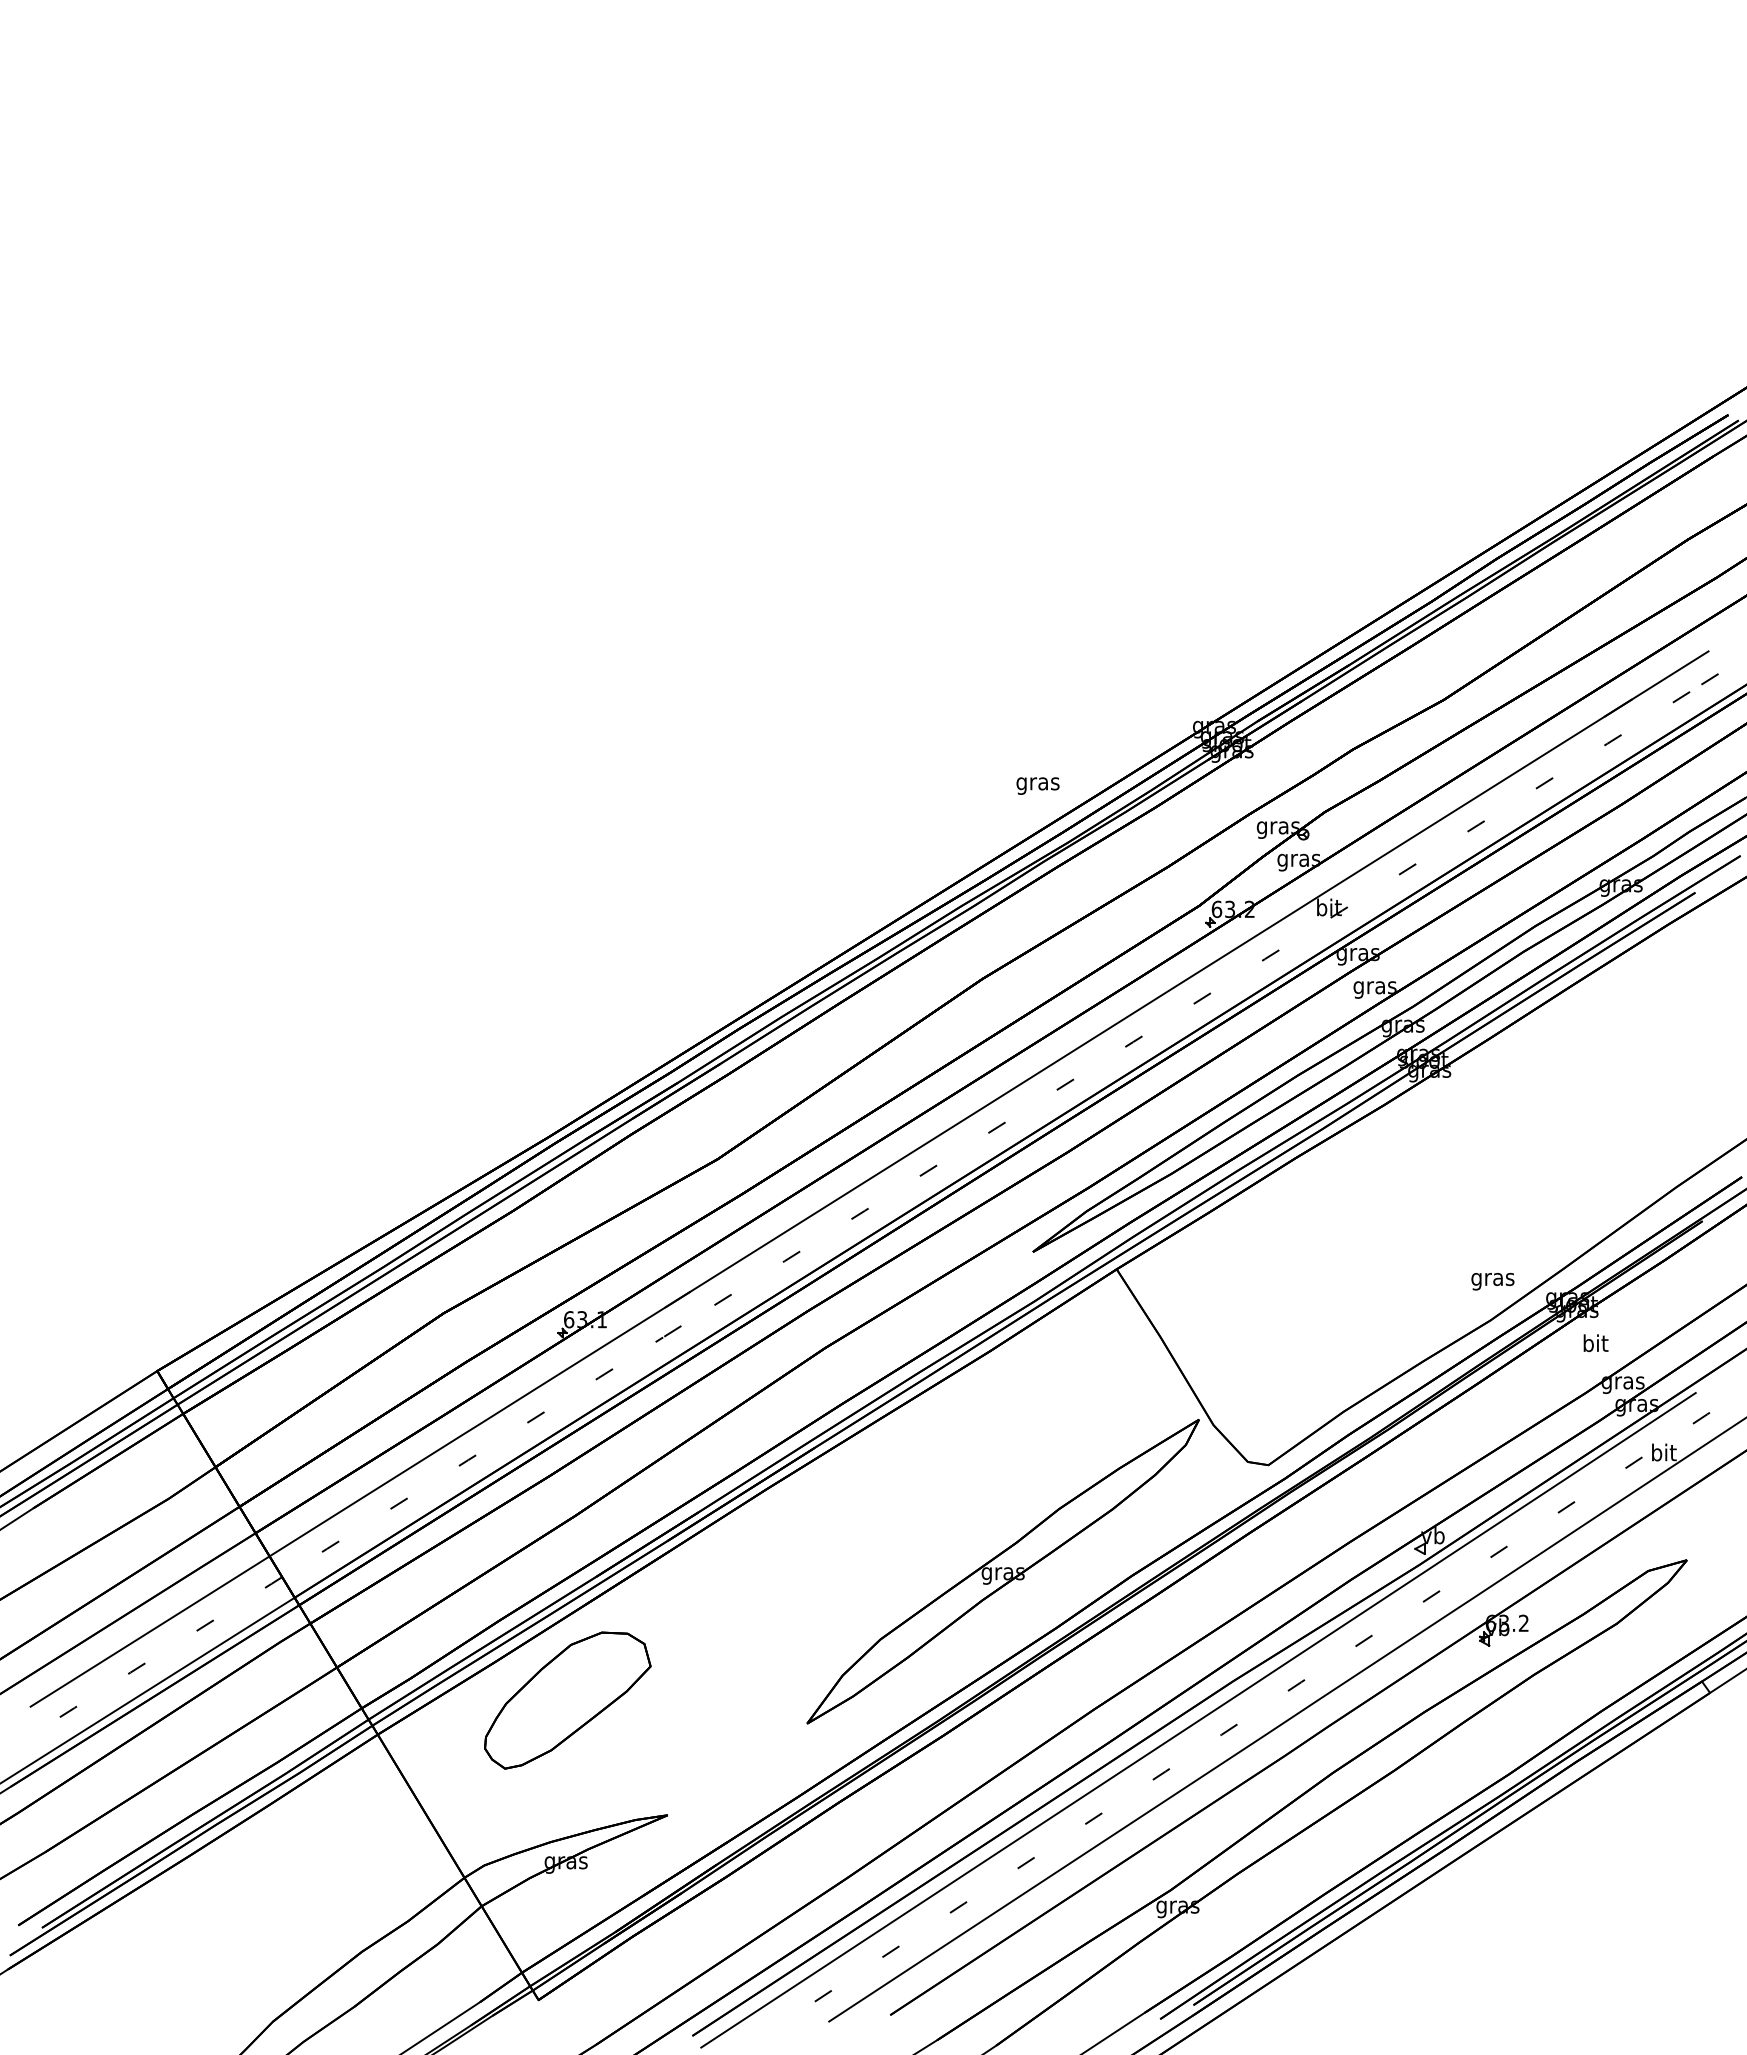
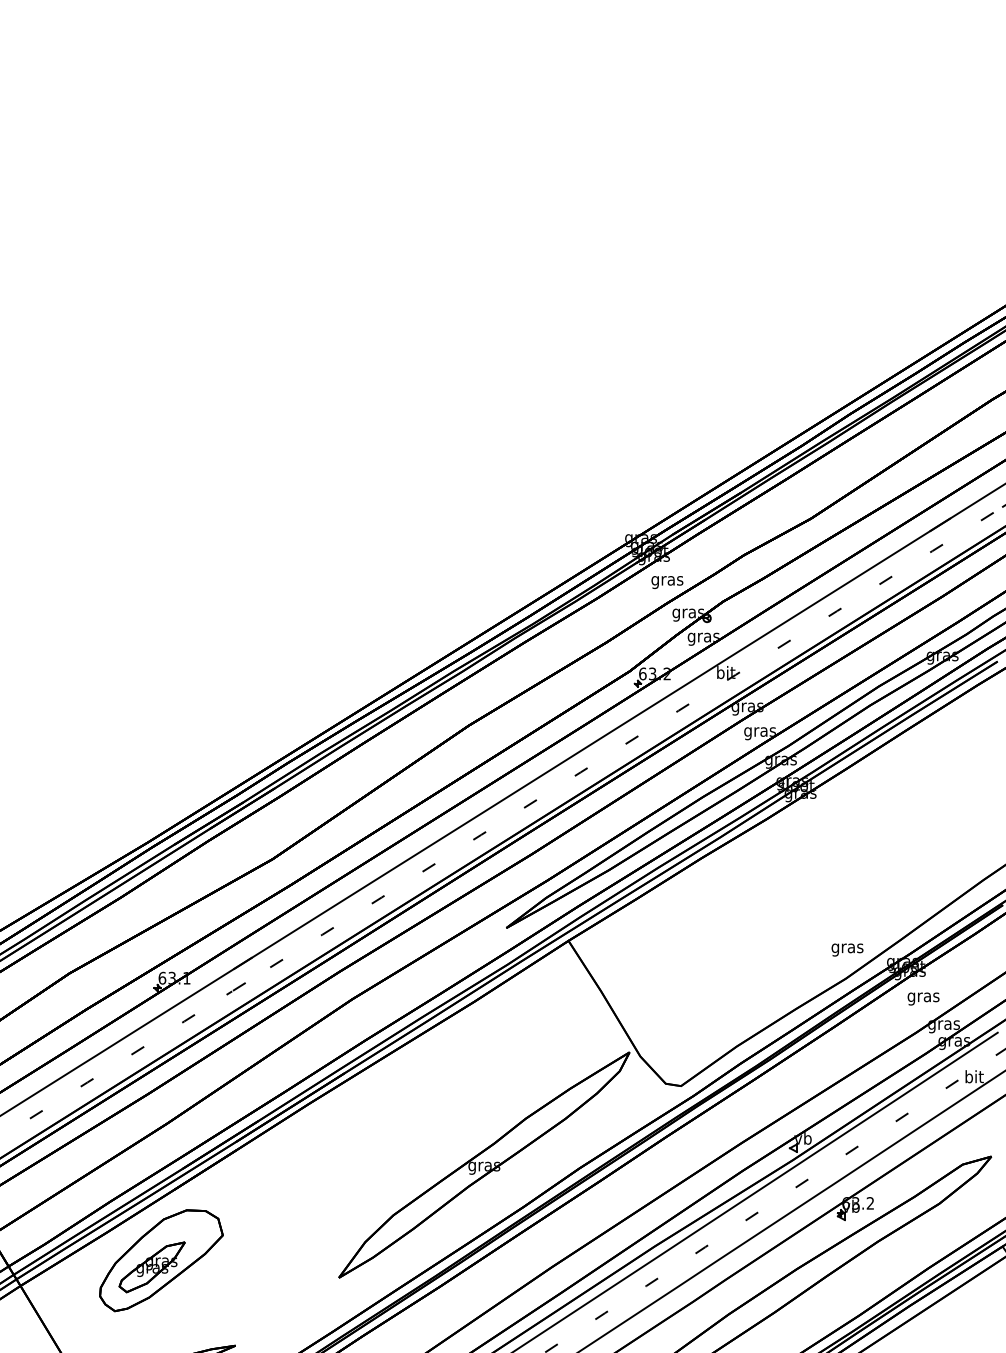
text: (1037, 785) -> (667, 582), moved
text: (1595, 1345) -> (923, 997), bit -> gras
part: (555, 1709) -> (152, 1267), added

